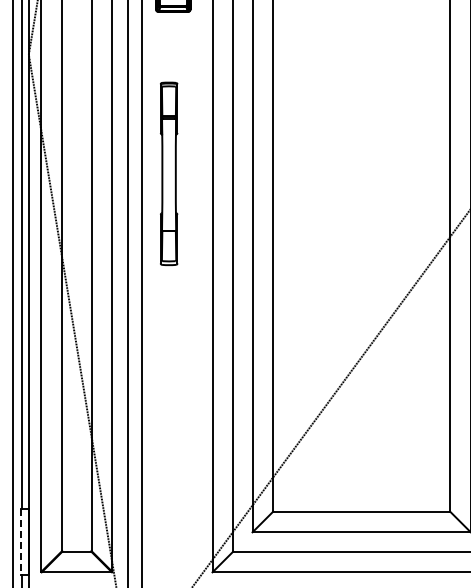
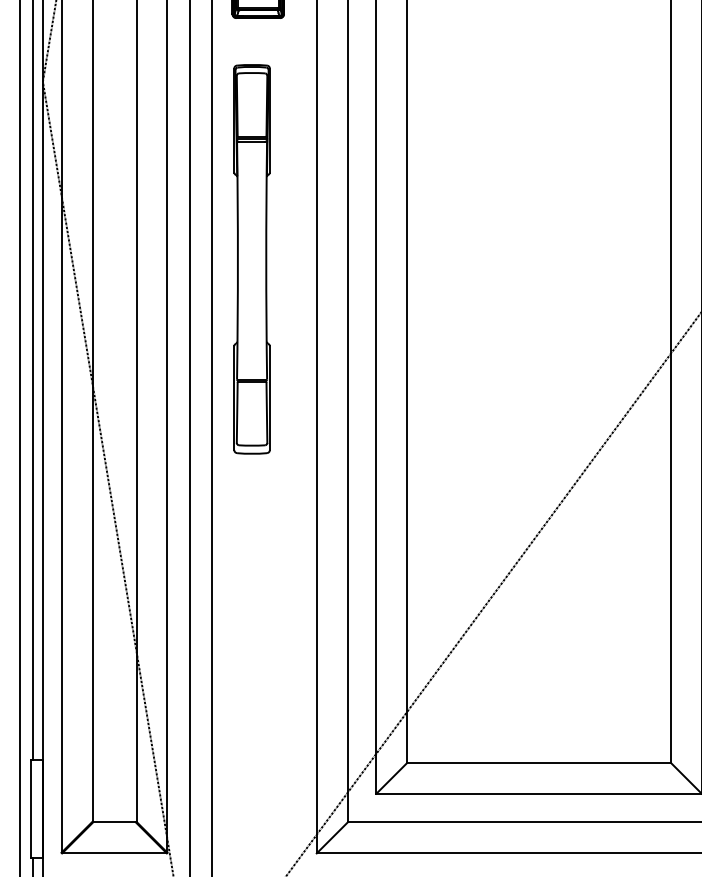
part: (168, 173) -> (251, 258), size x1.43
line: (20, 542) -> (30, 808), dashed -> solid

